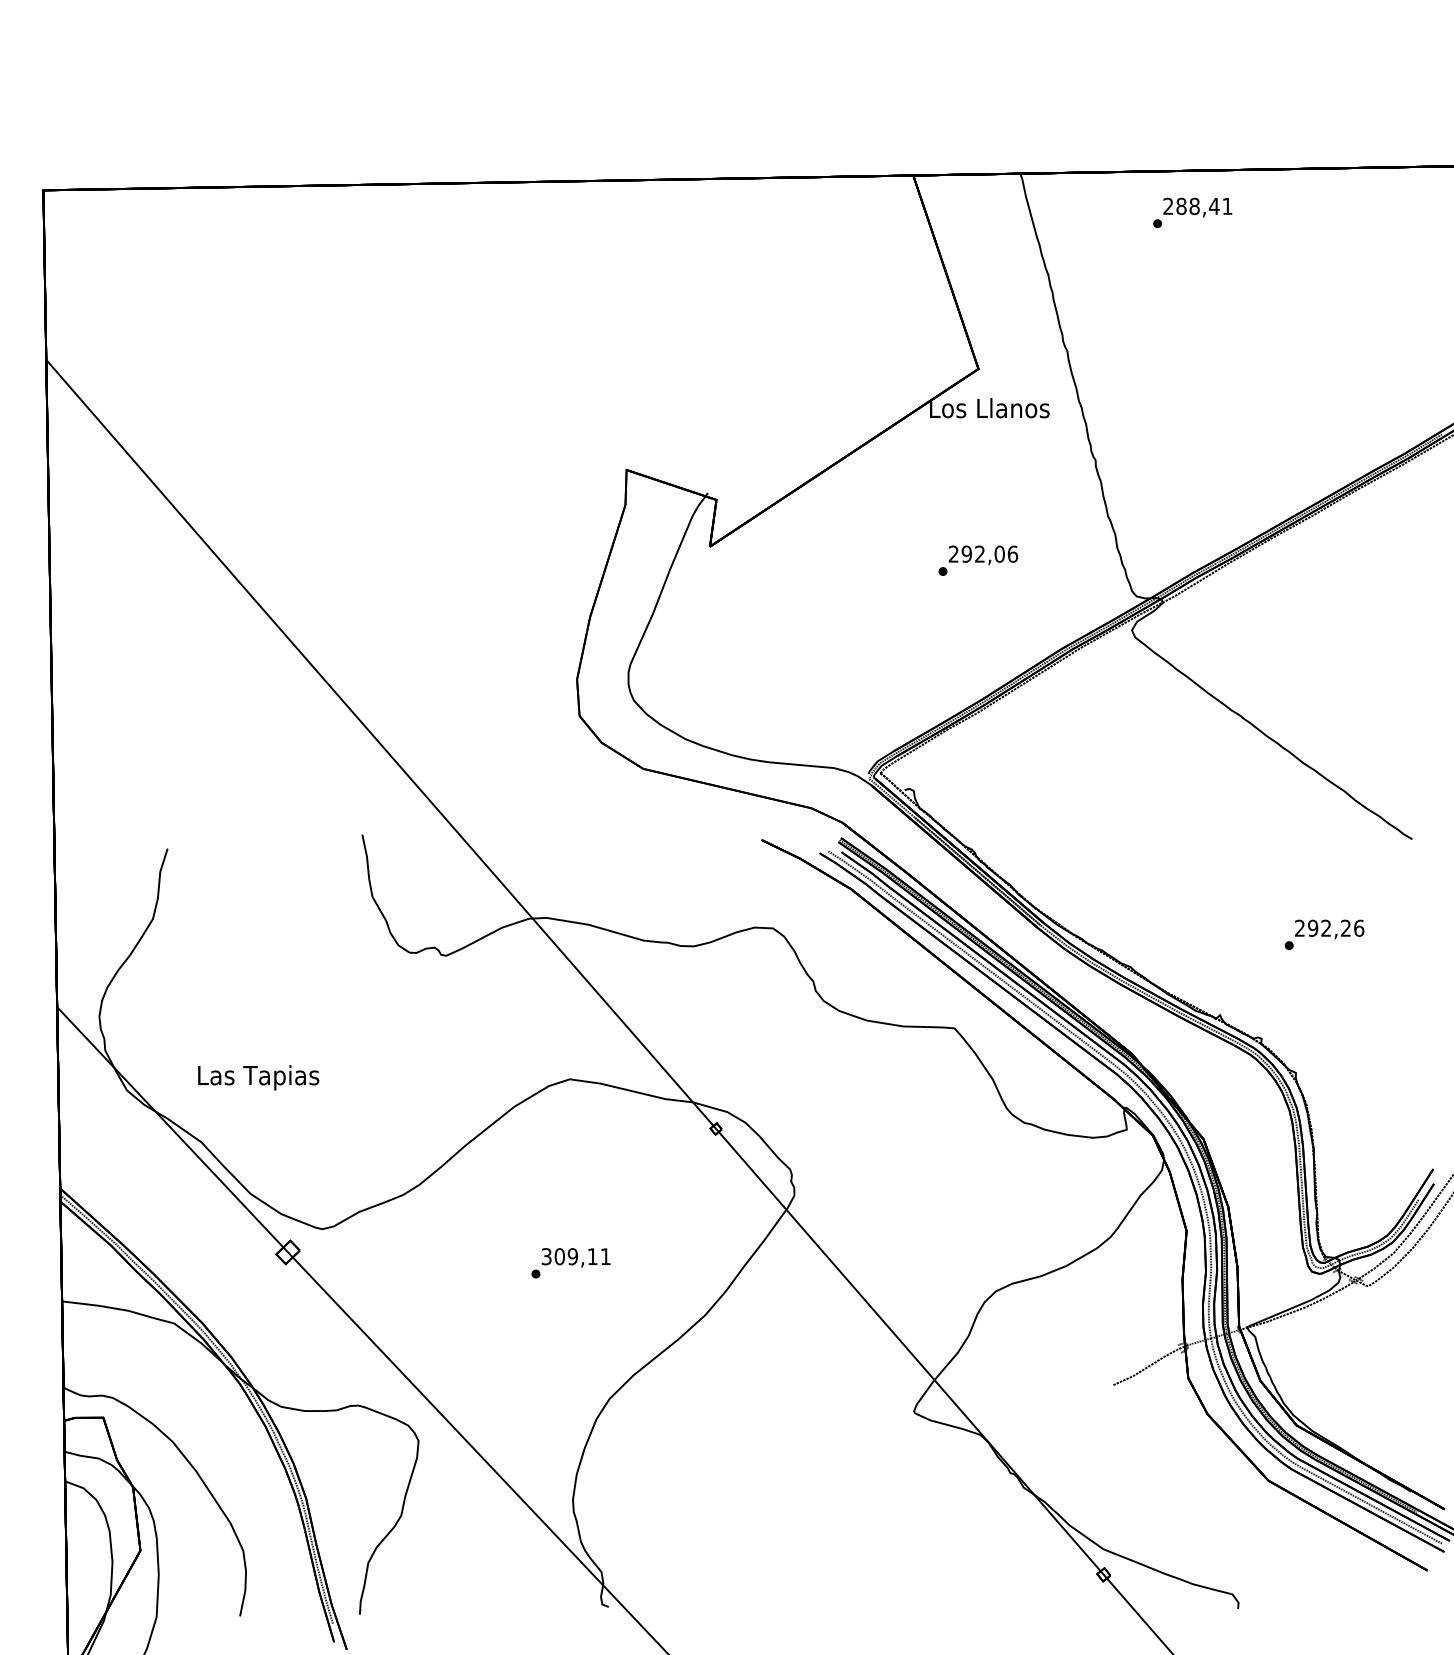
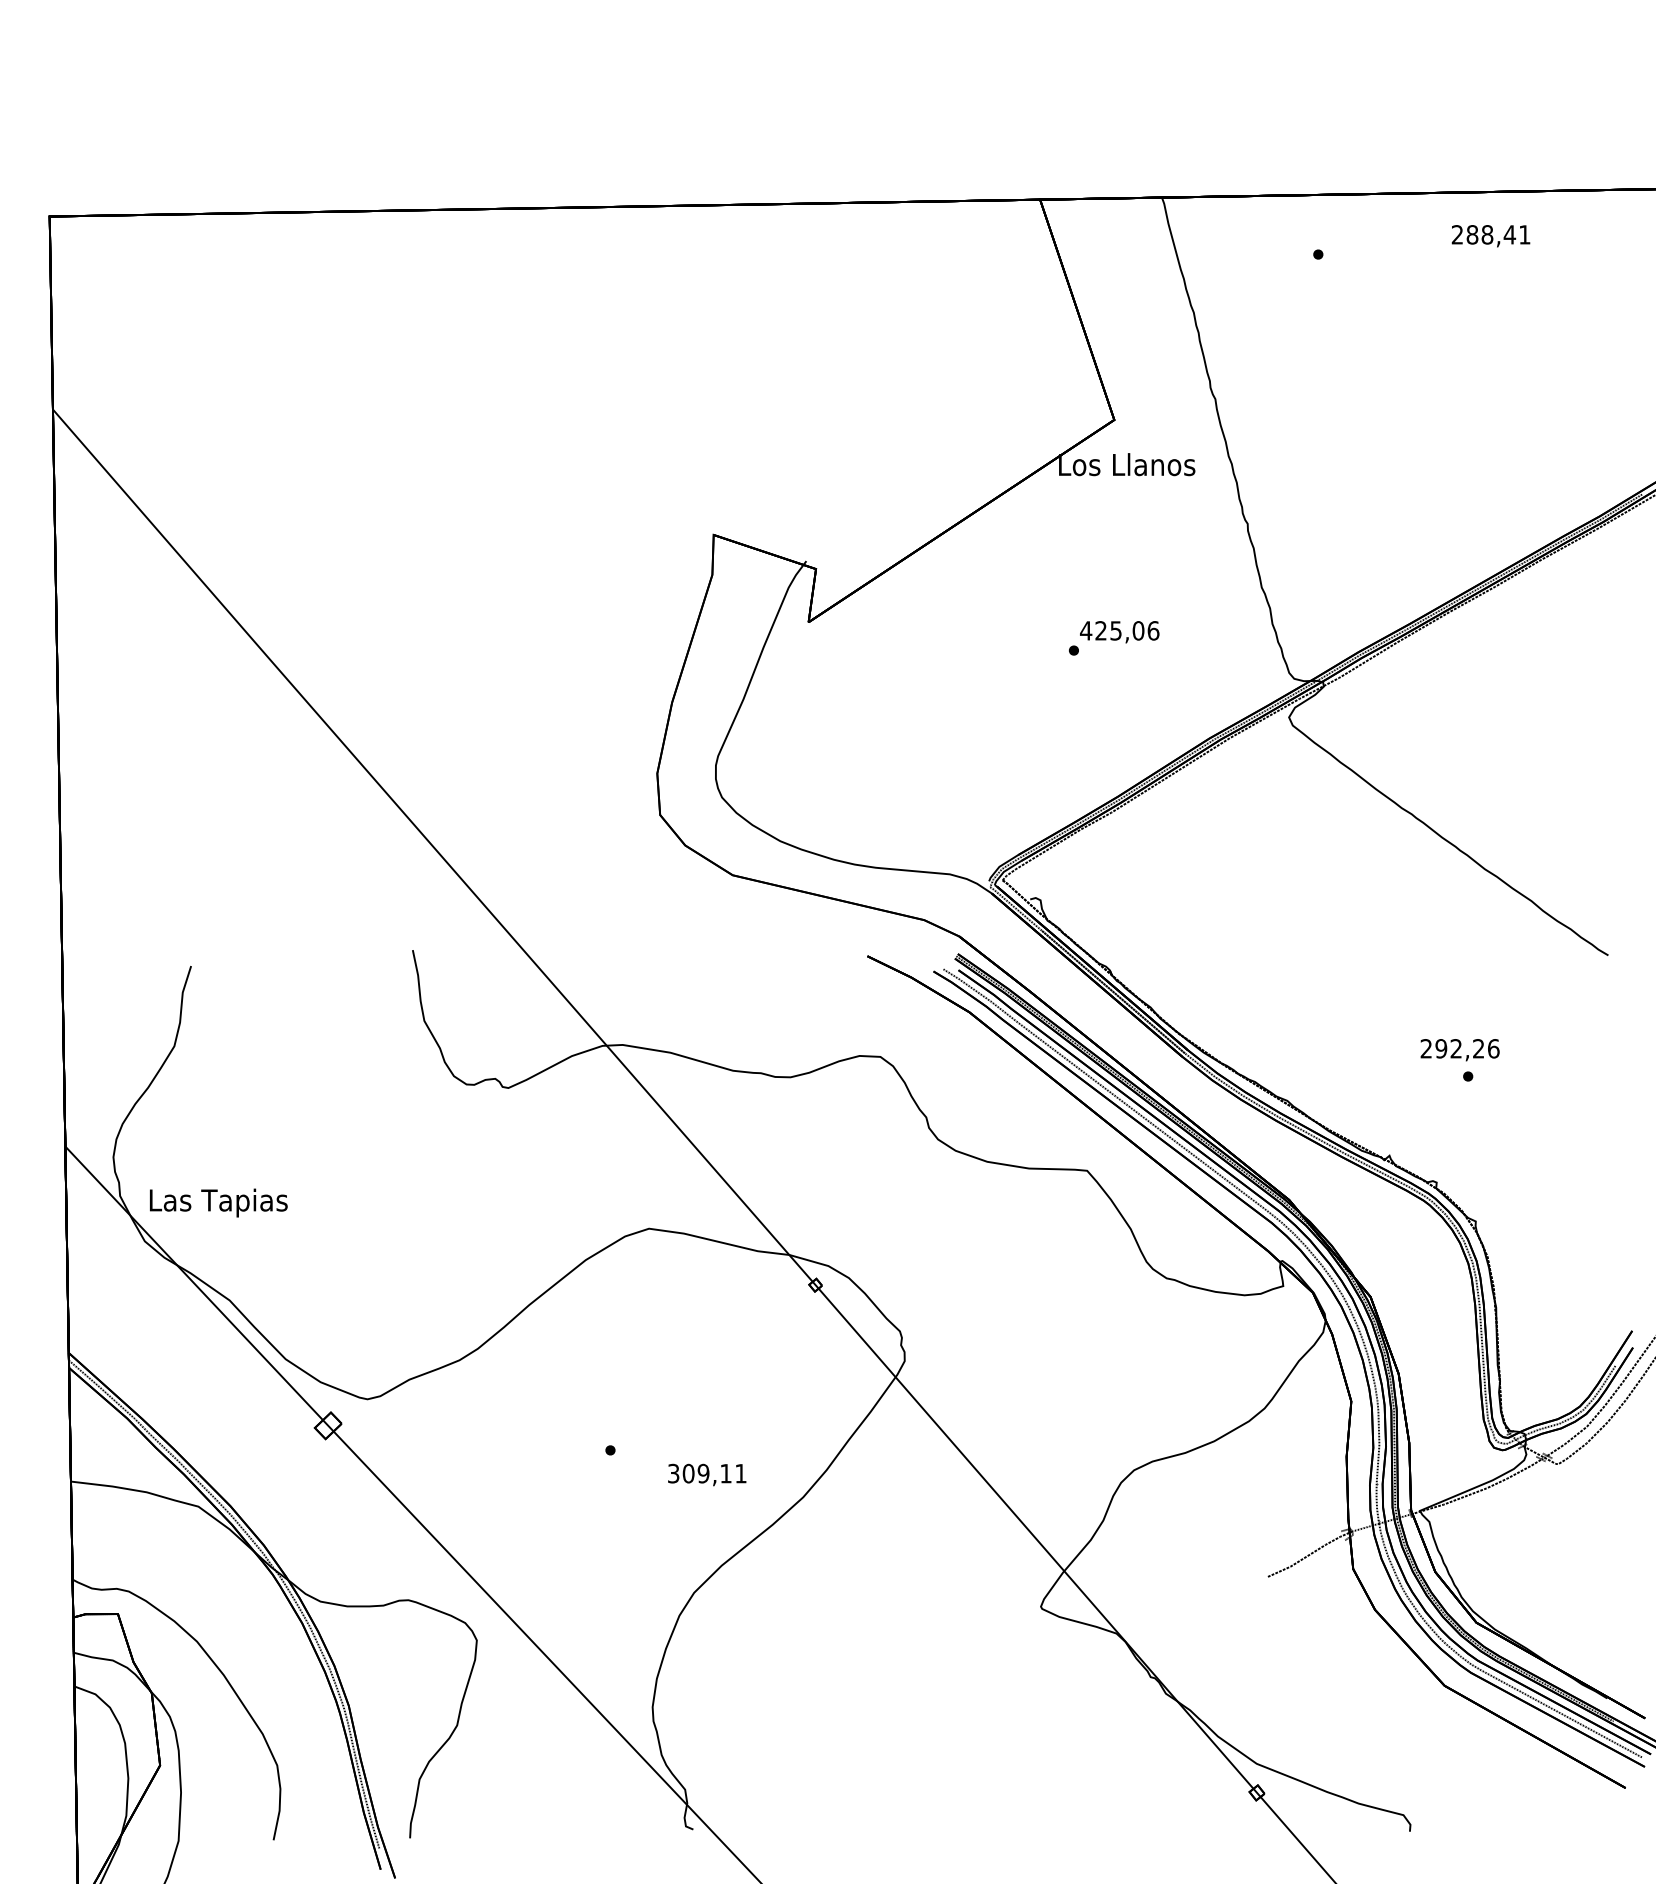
text: (1197, 207) -> (1490, 236), moved
text: (966, 553) -> (1100, 630), 292,06 -> 425,06
text: (1329, 929) -> (1459, 1050), moved
text: (258, 1077) -> (218, 1202), moved
text: (576, 1257) -> (707, 1474), moved

